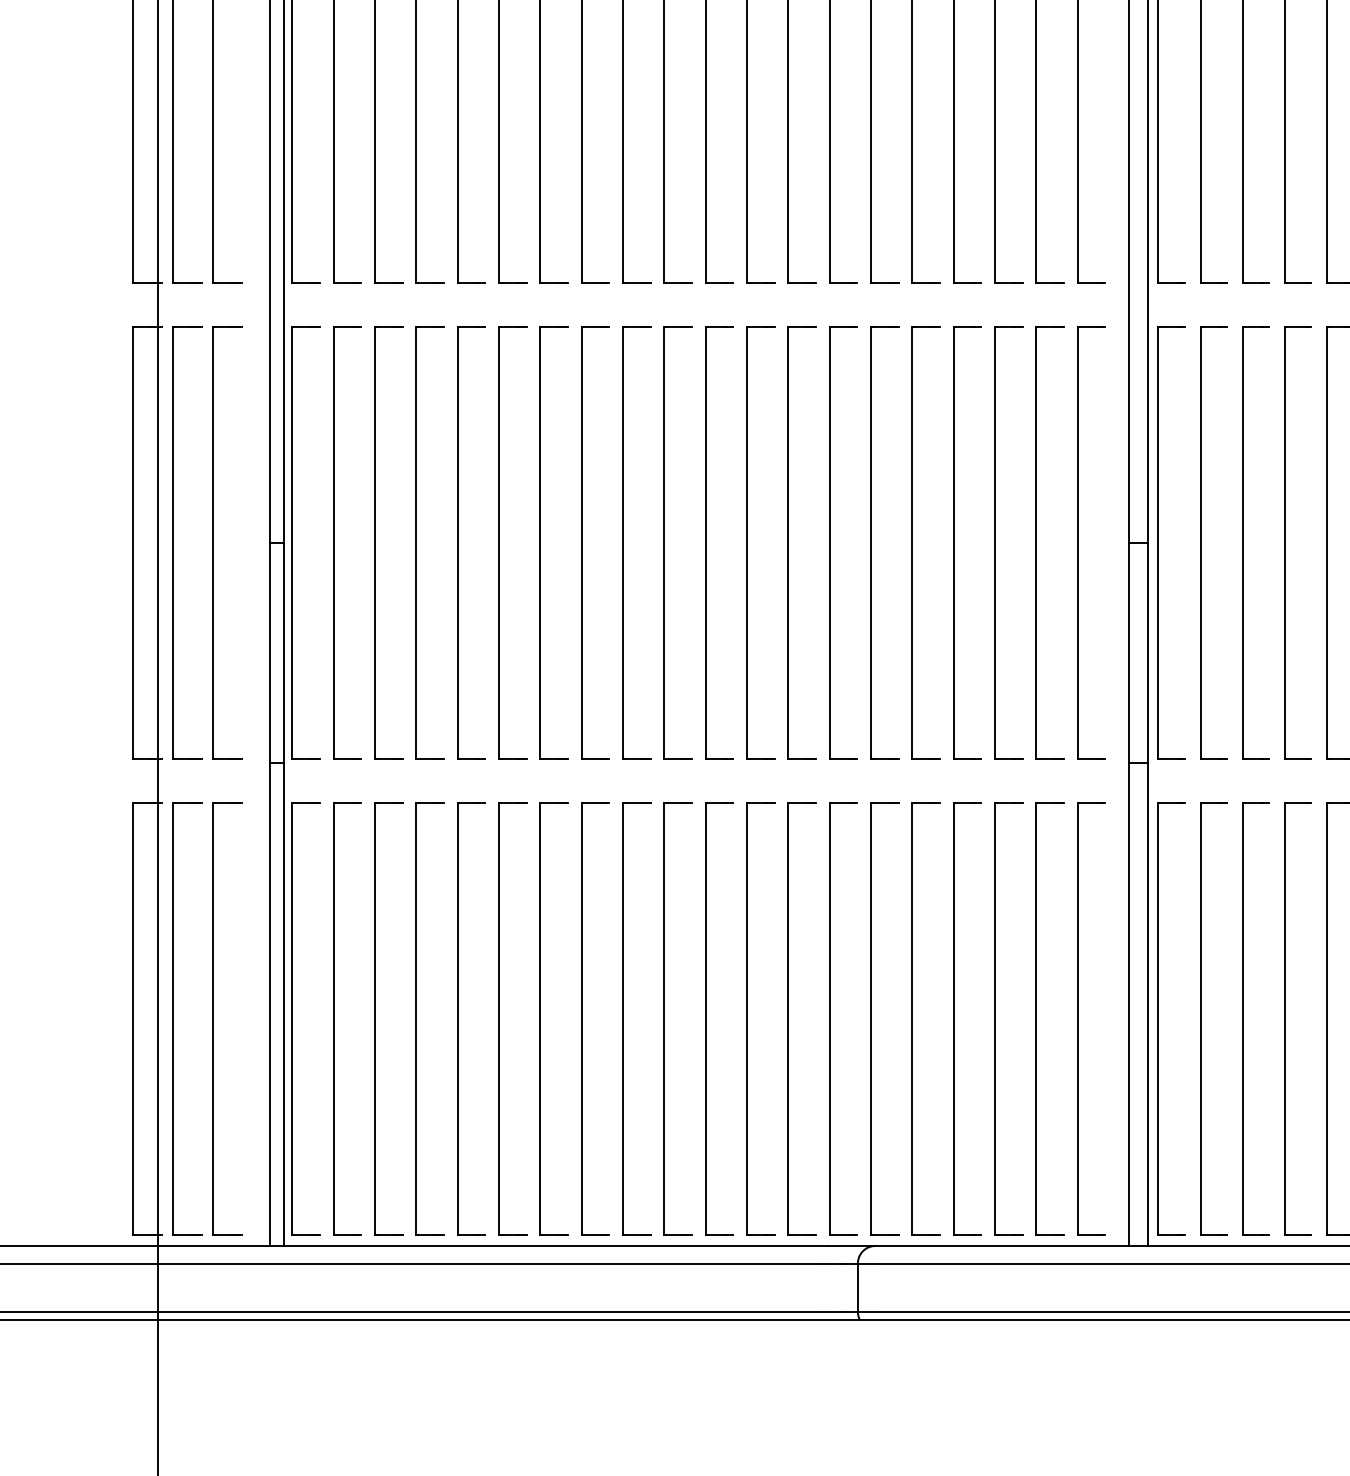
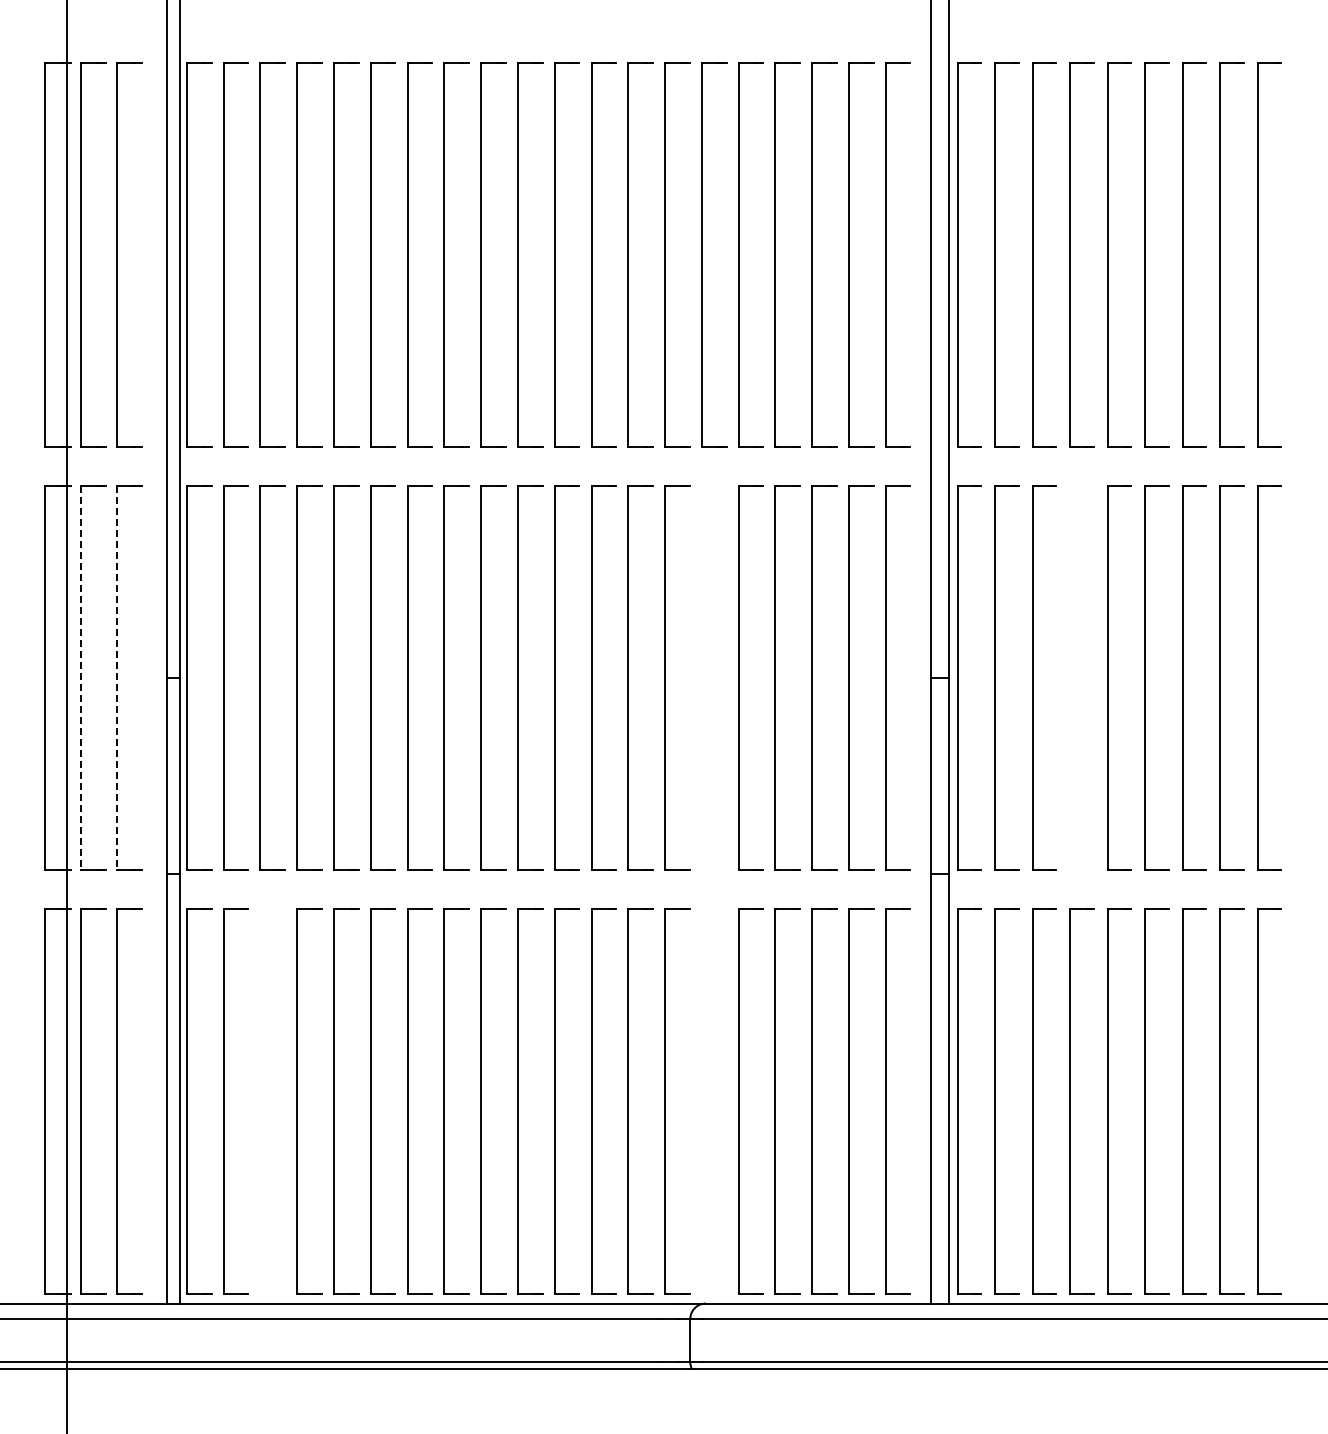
part: (871, 542) -> (702, 677), removed
part: (1285, 542) -> (1070, 677), removed
line: (172, 543) -> (80, 678), solid -> dashed
line: (213, 543) -> (116, 678), solid -> dashed
part: (374, 1018) -> (260, 1101), removed
part: (871, 1018) -> (702, 1101), removed

